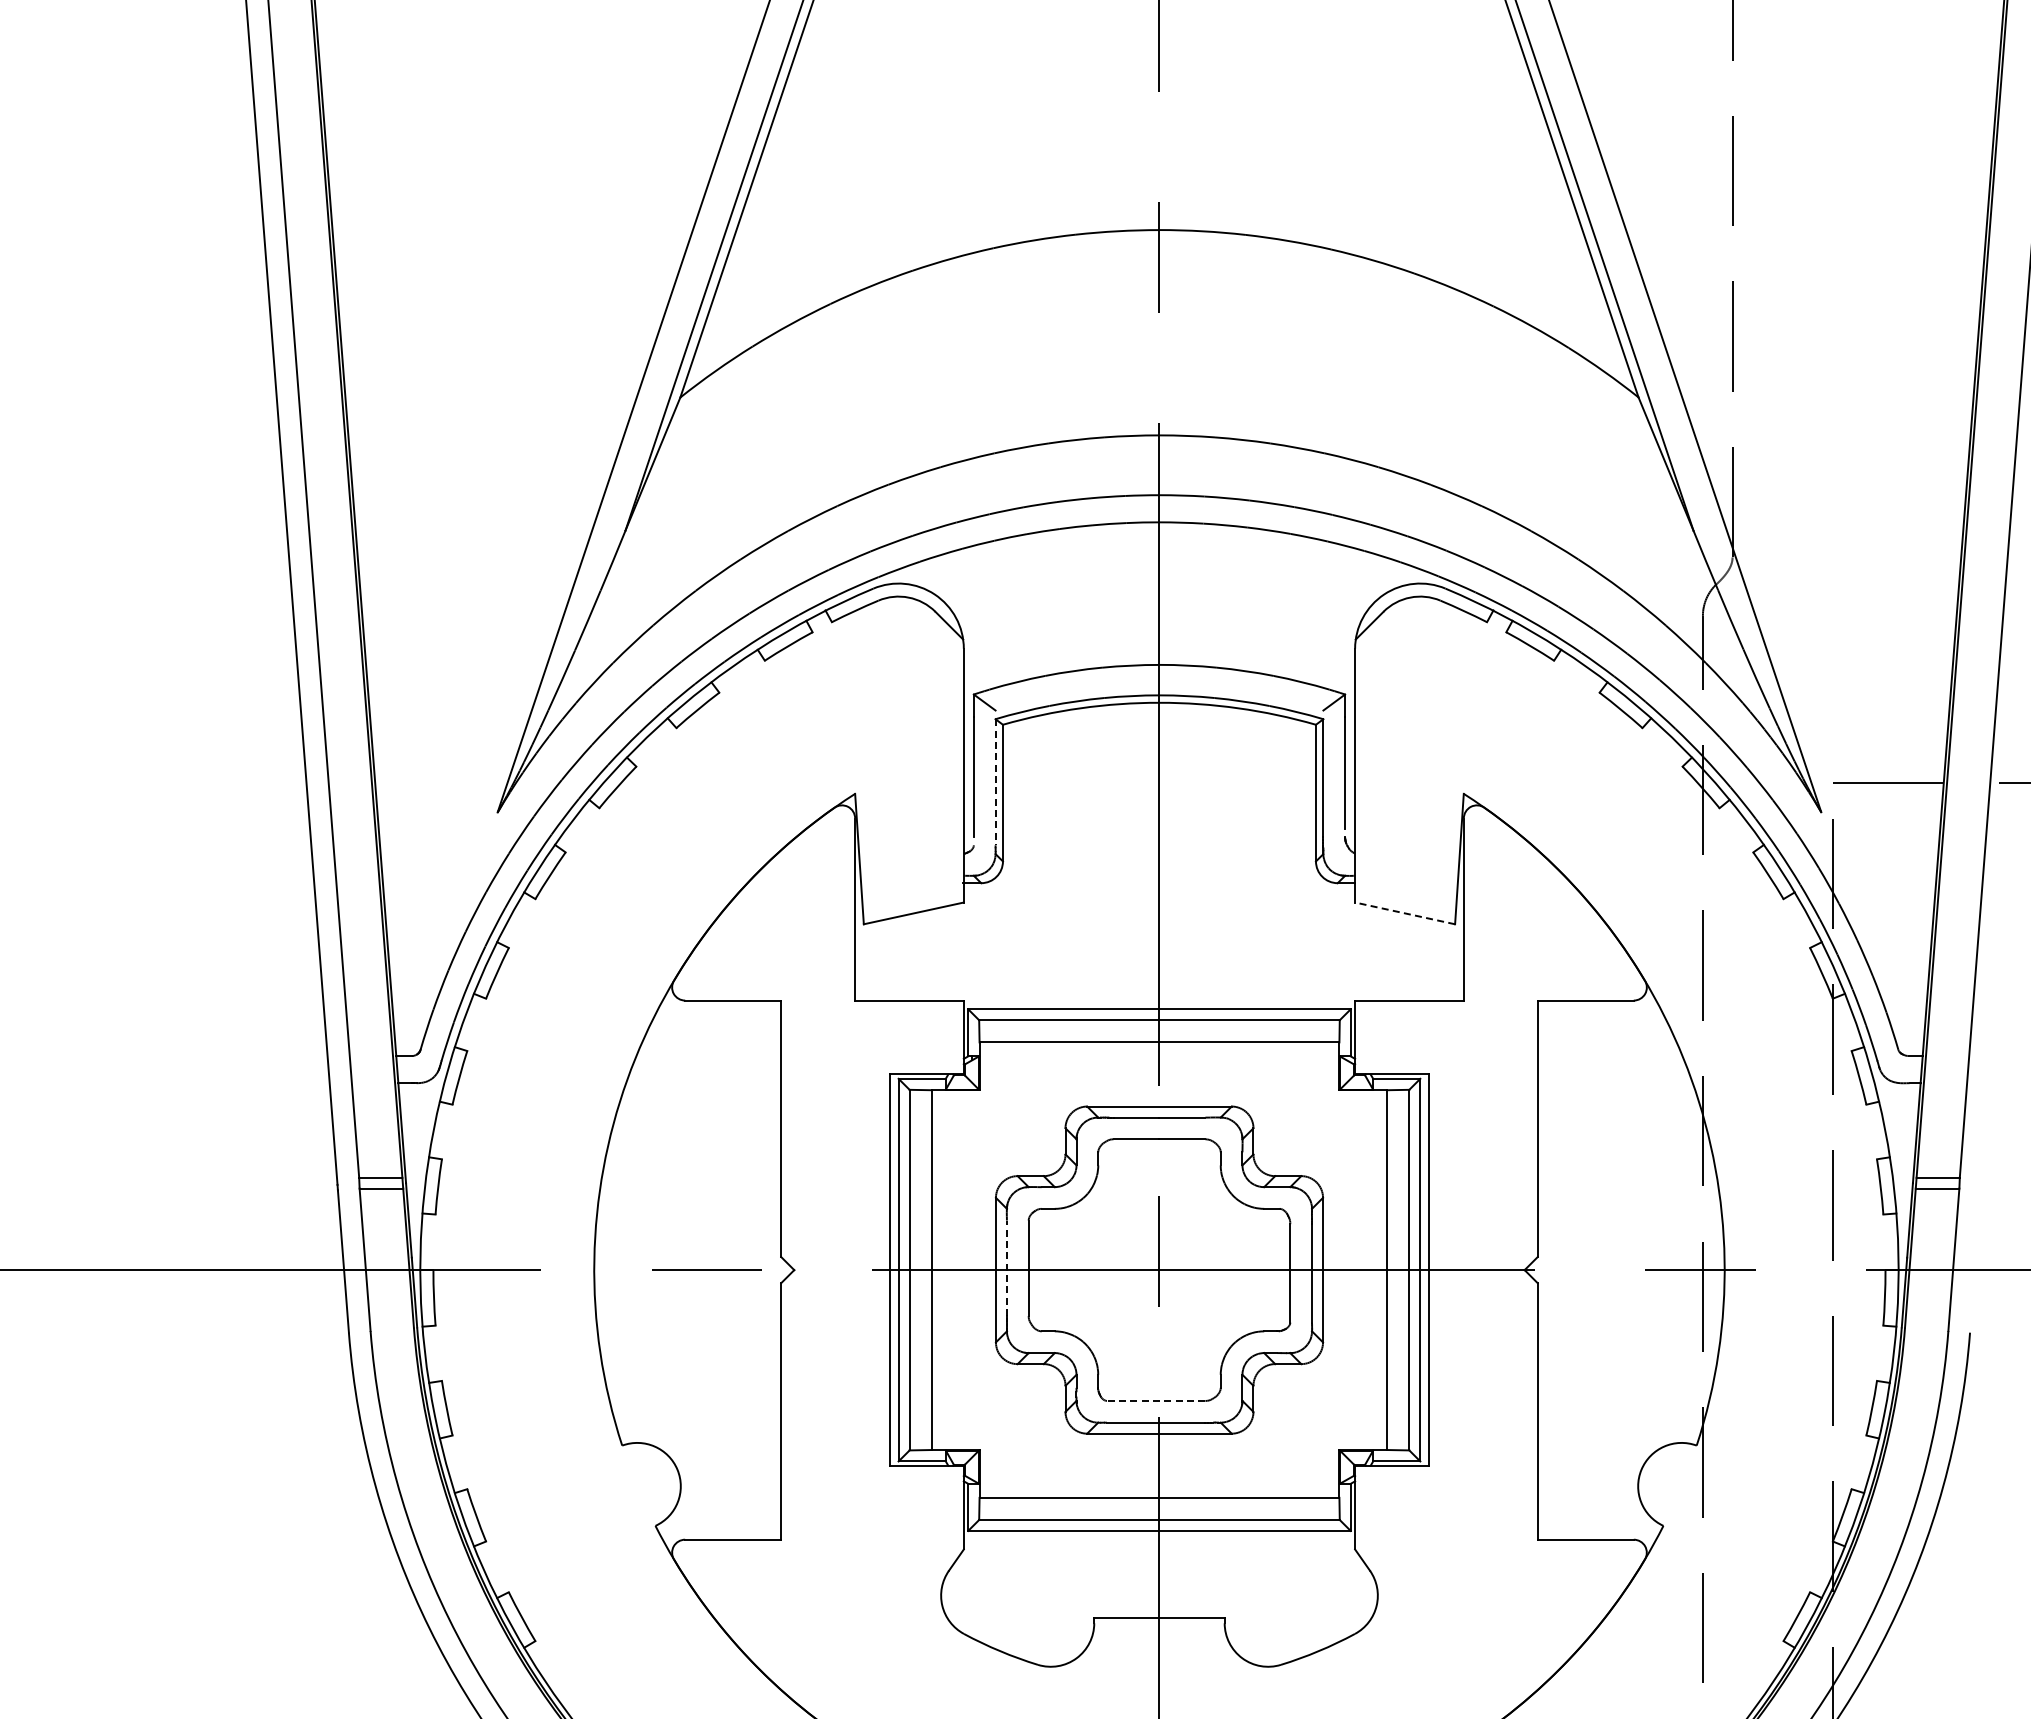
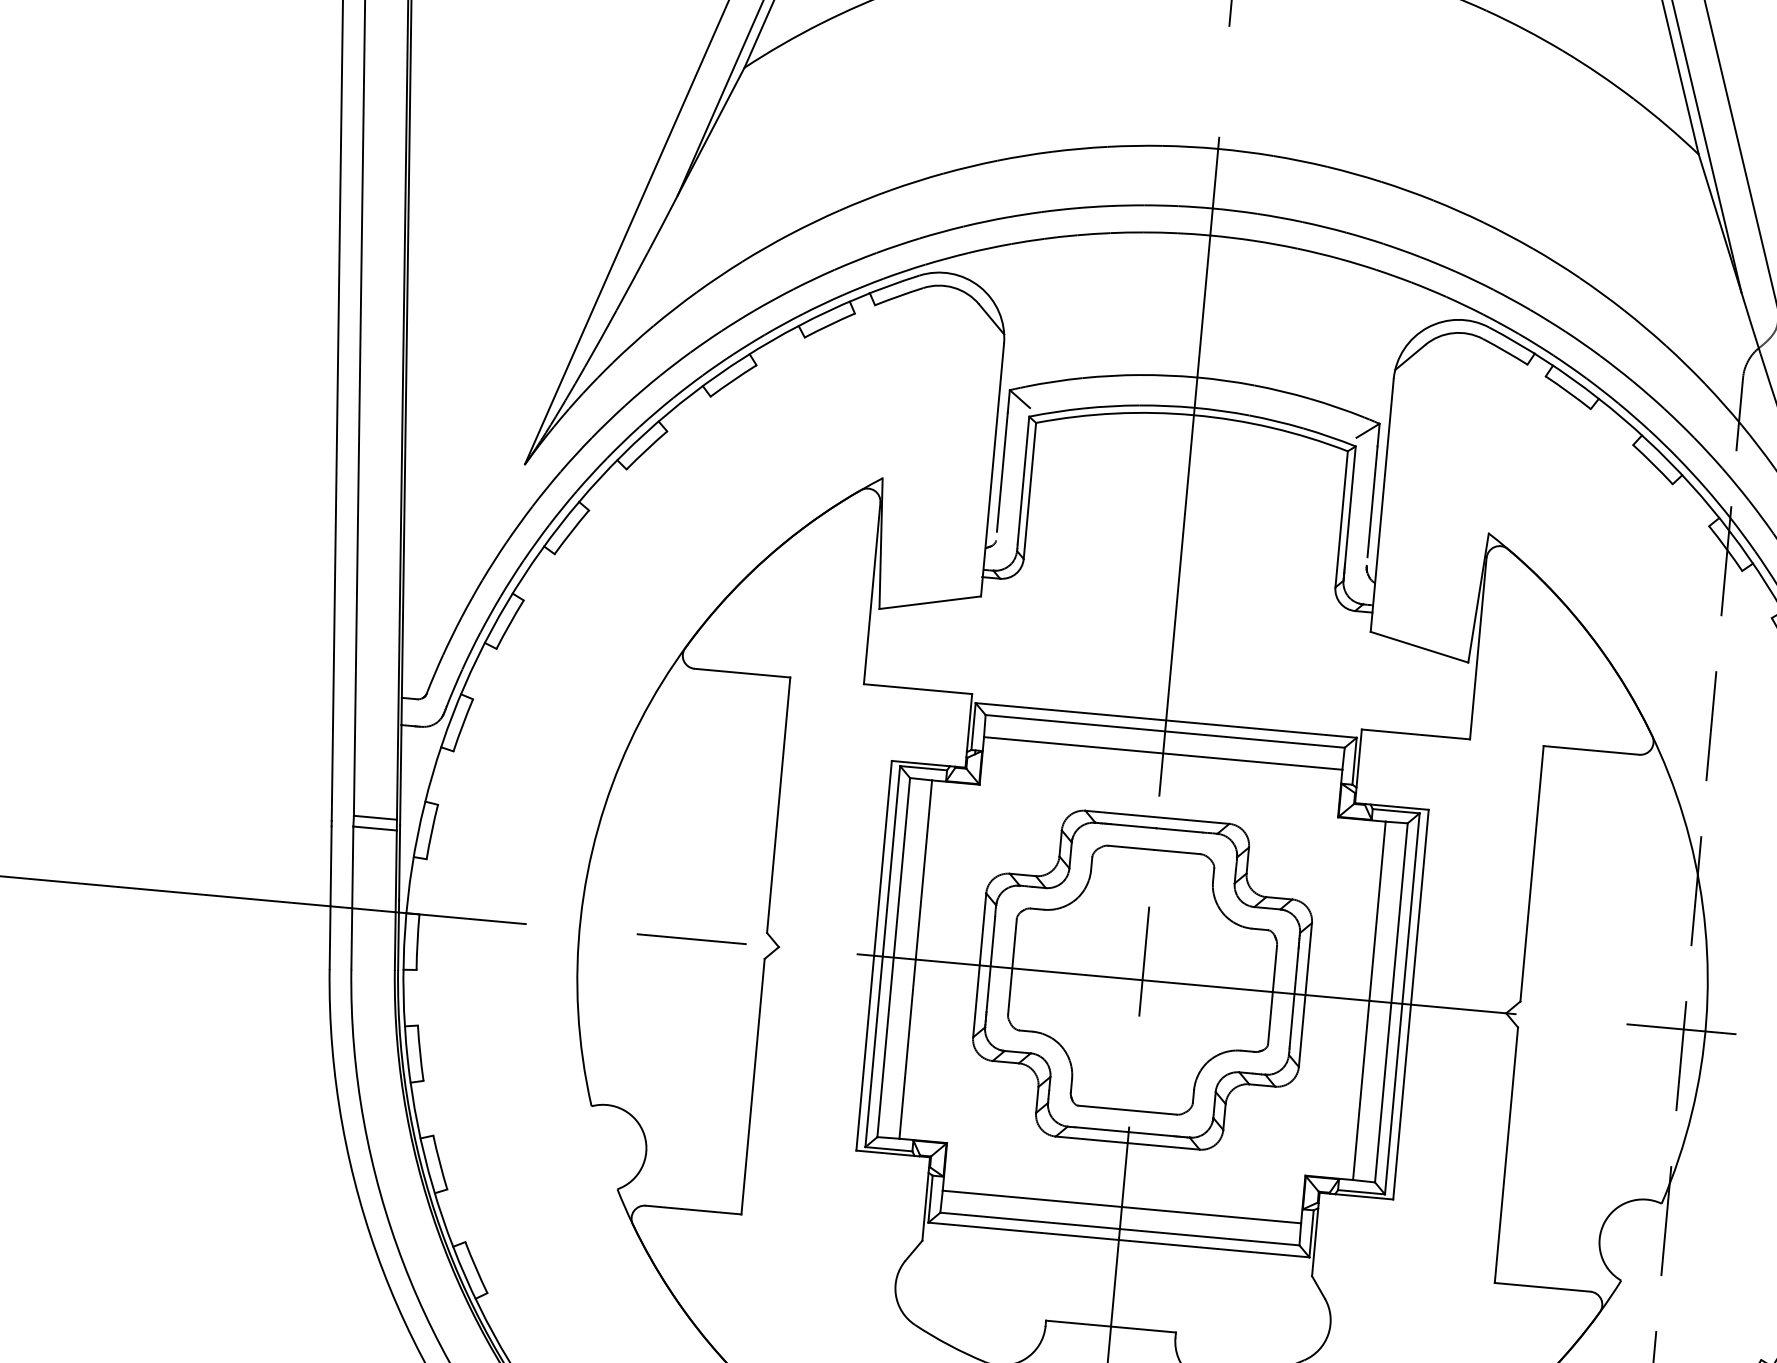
line: (995, 782) -> (1023, 479), dashed -> solid
line: (1404, 913) -> (1418, 647), dashed -> solid
line: (1006, 1268) -> (990, 964), dashed -> solid
line: (1155, 1400) -> (1126, 1109), dashed -> solid

